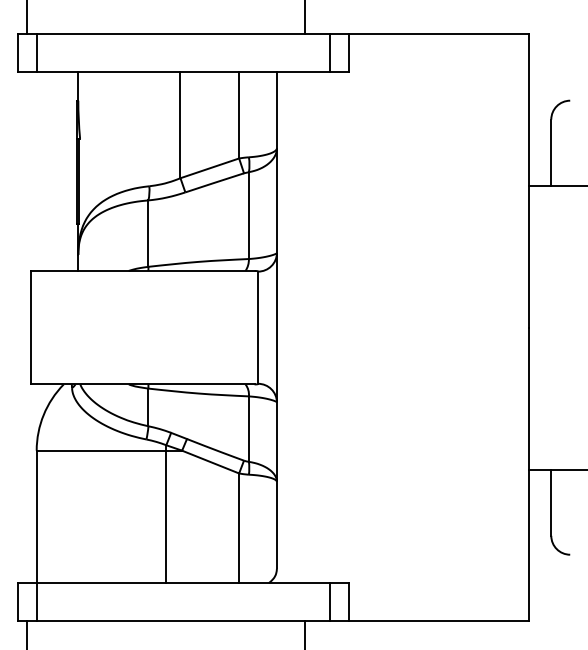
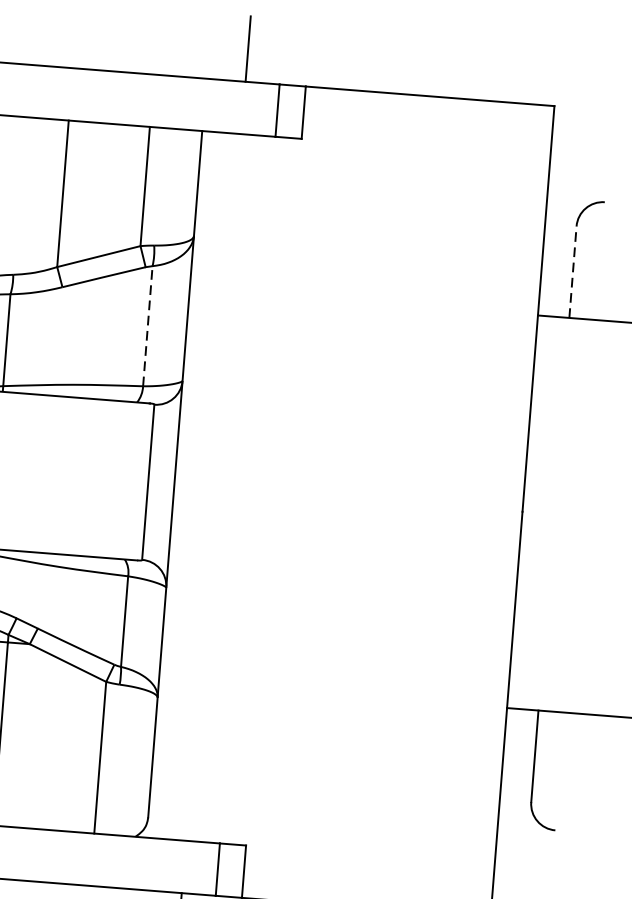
line: (551, 152) -> (573, 271), solid -> dashed
line: (248, 215) -> (147, 326), solid -> dashed

